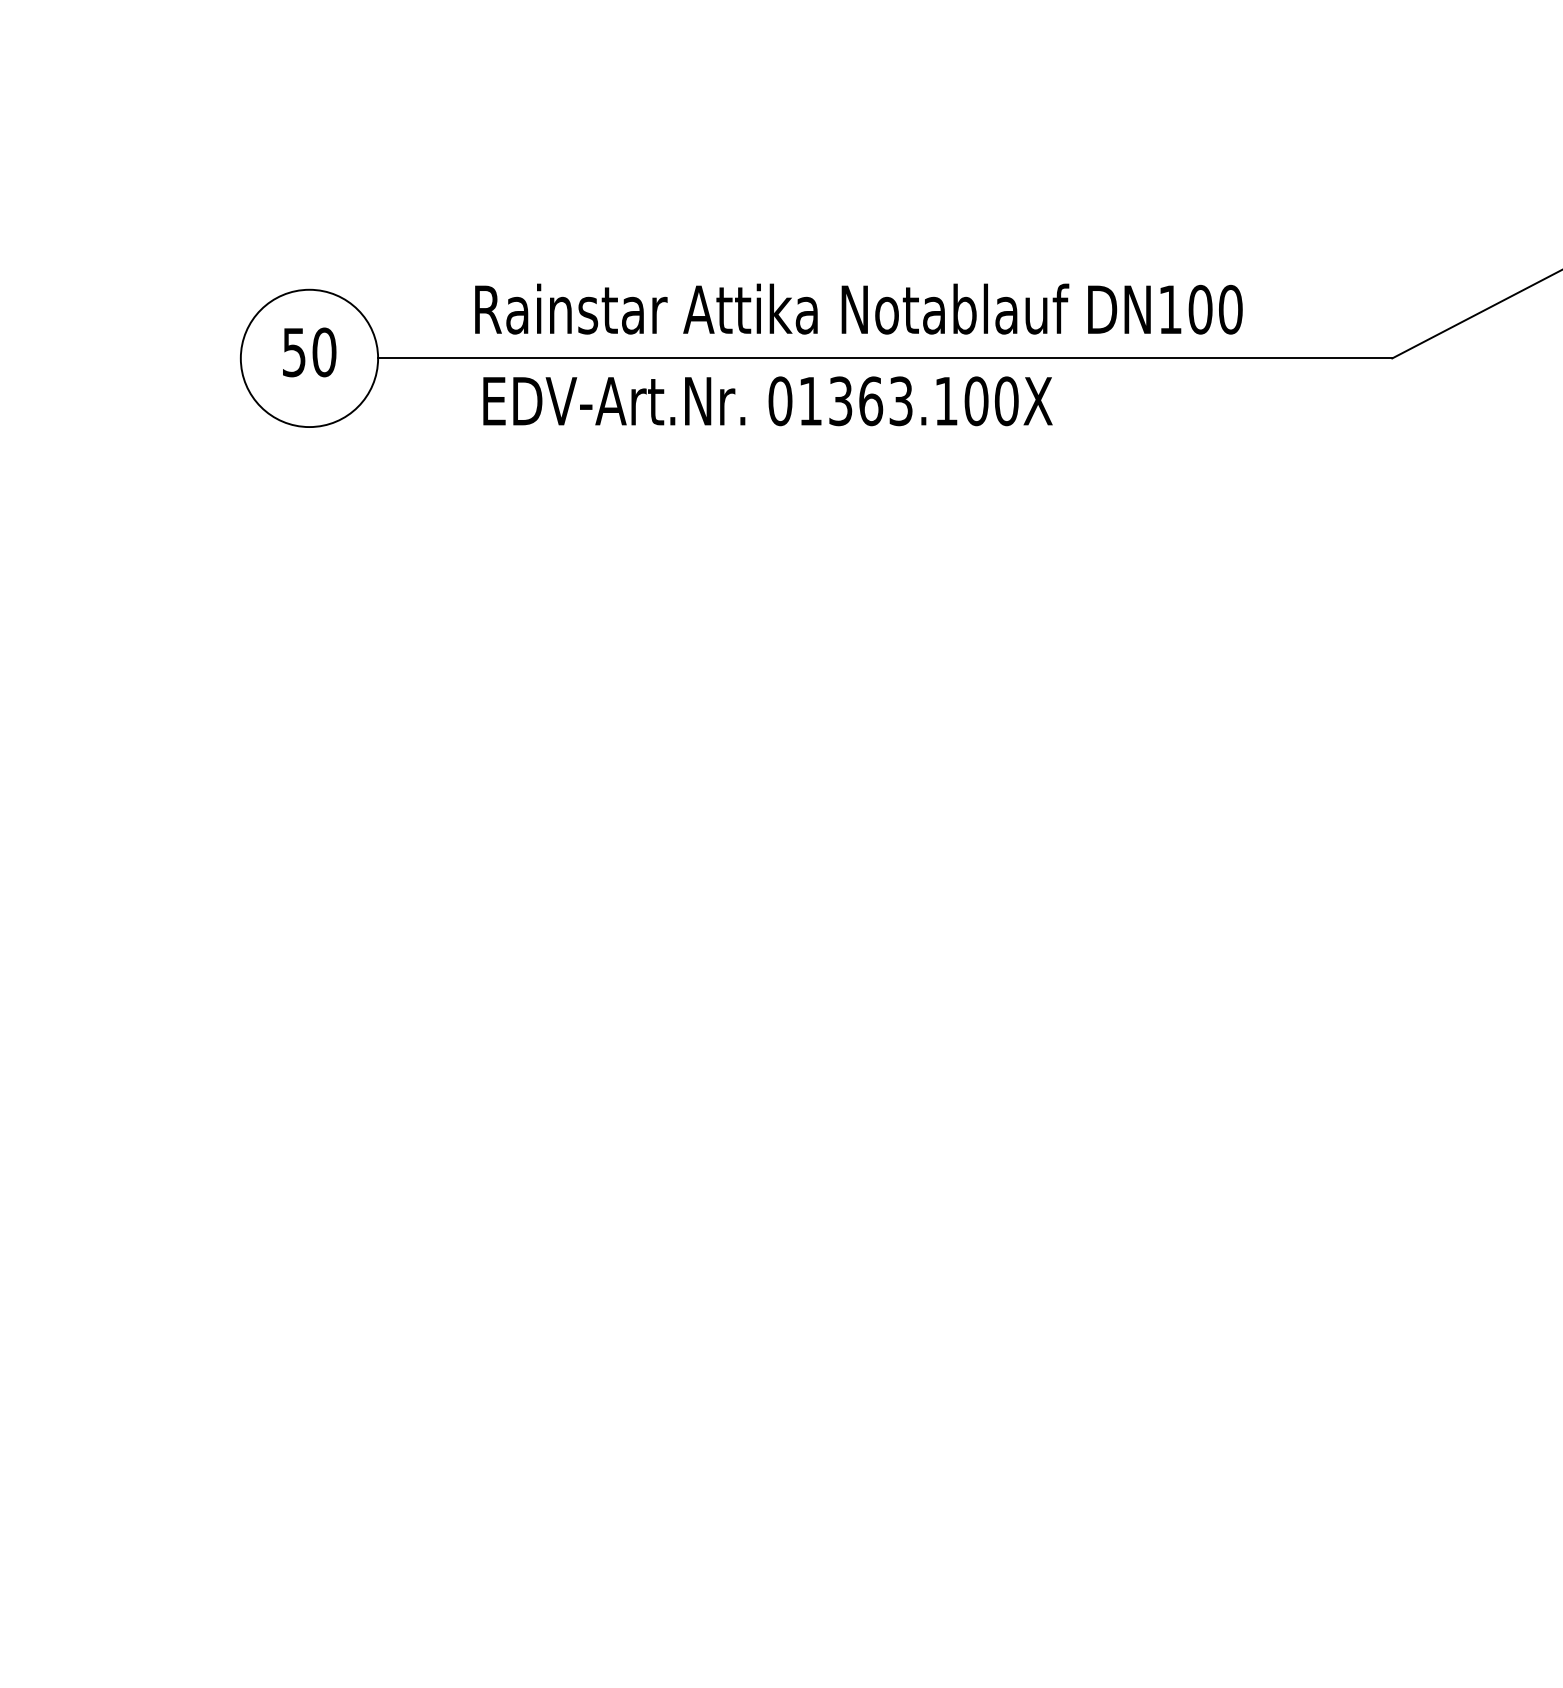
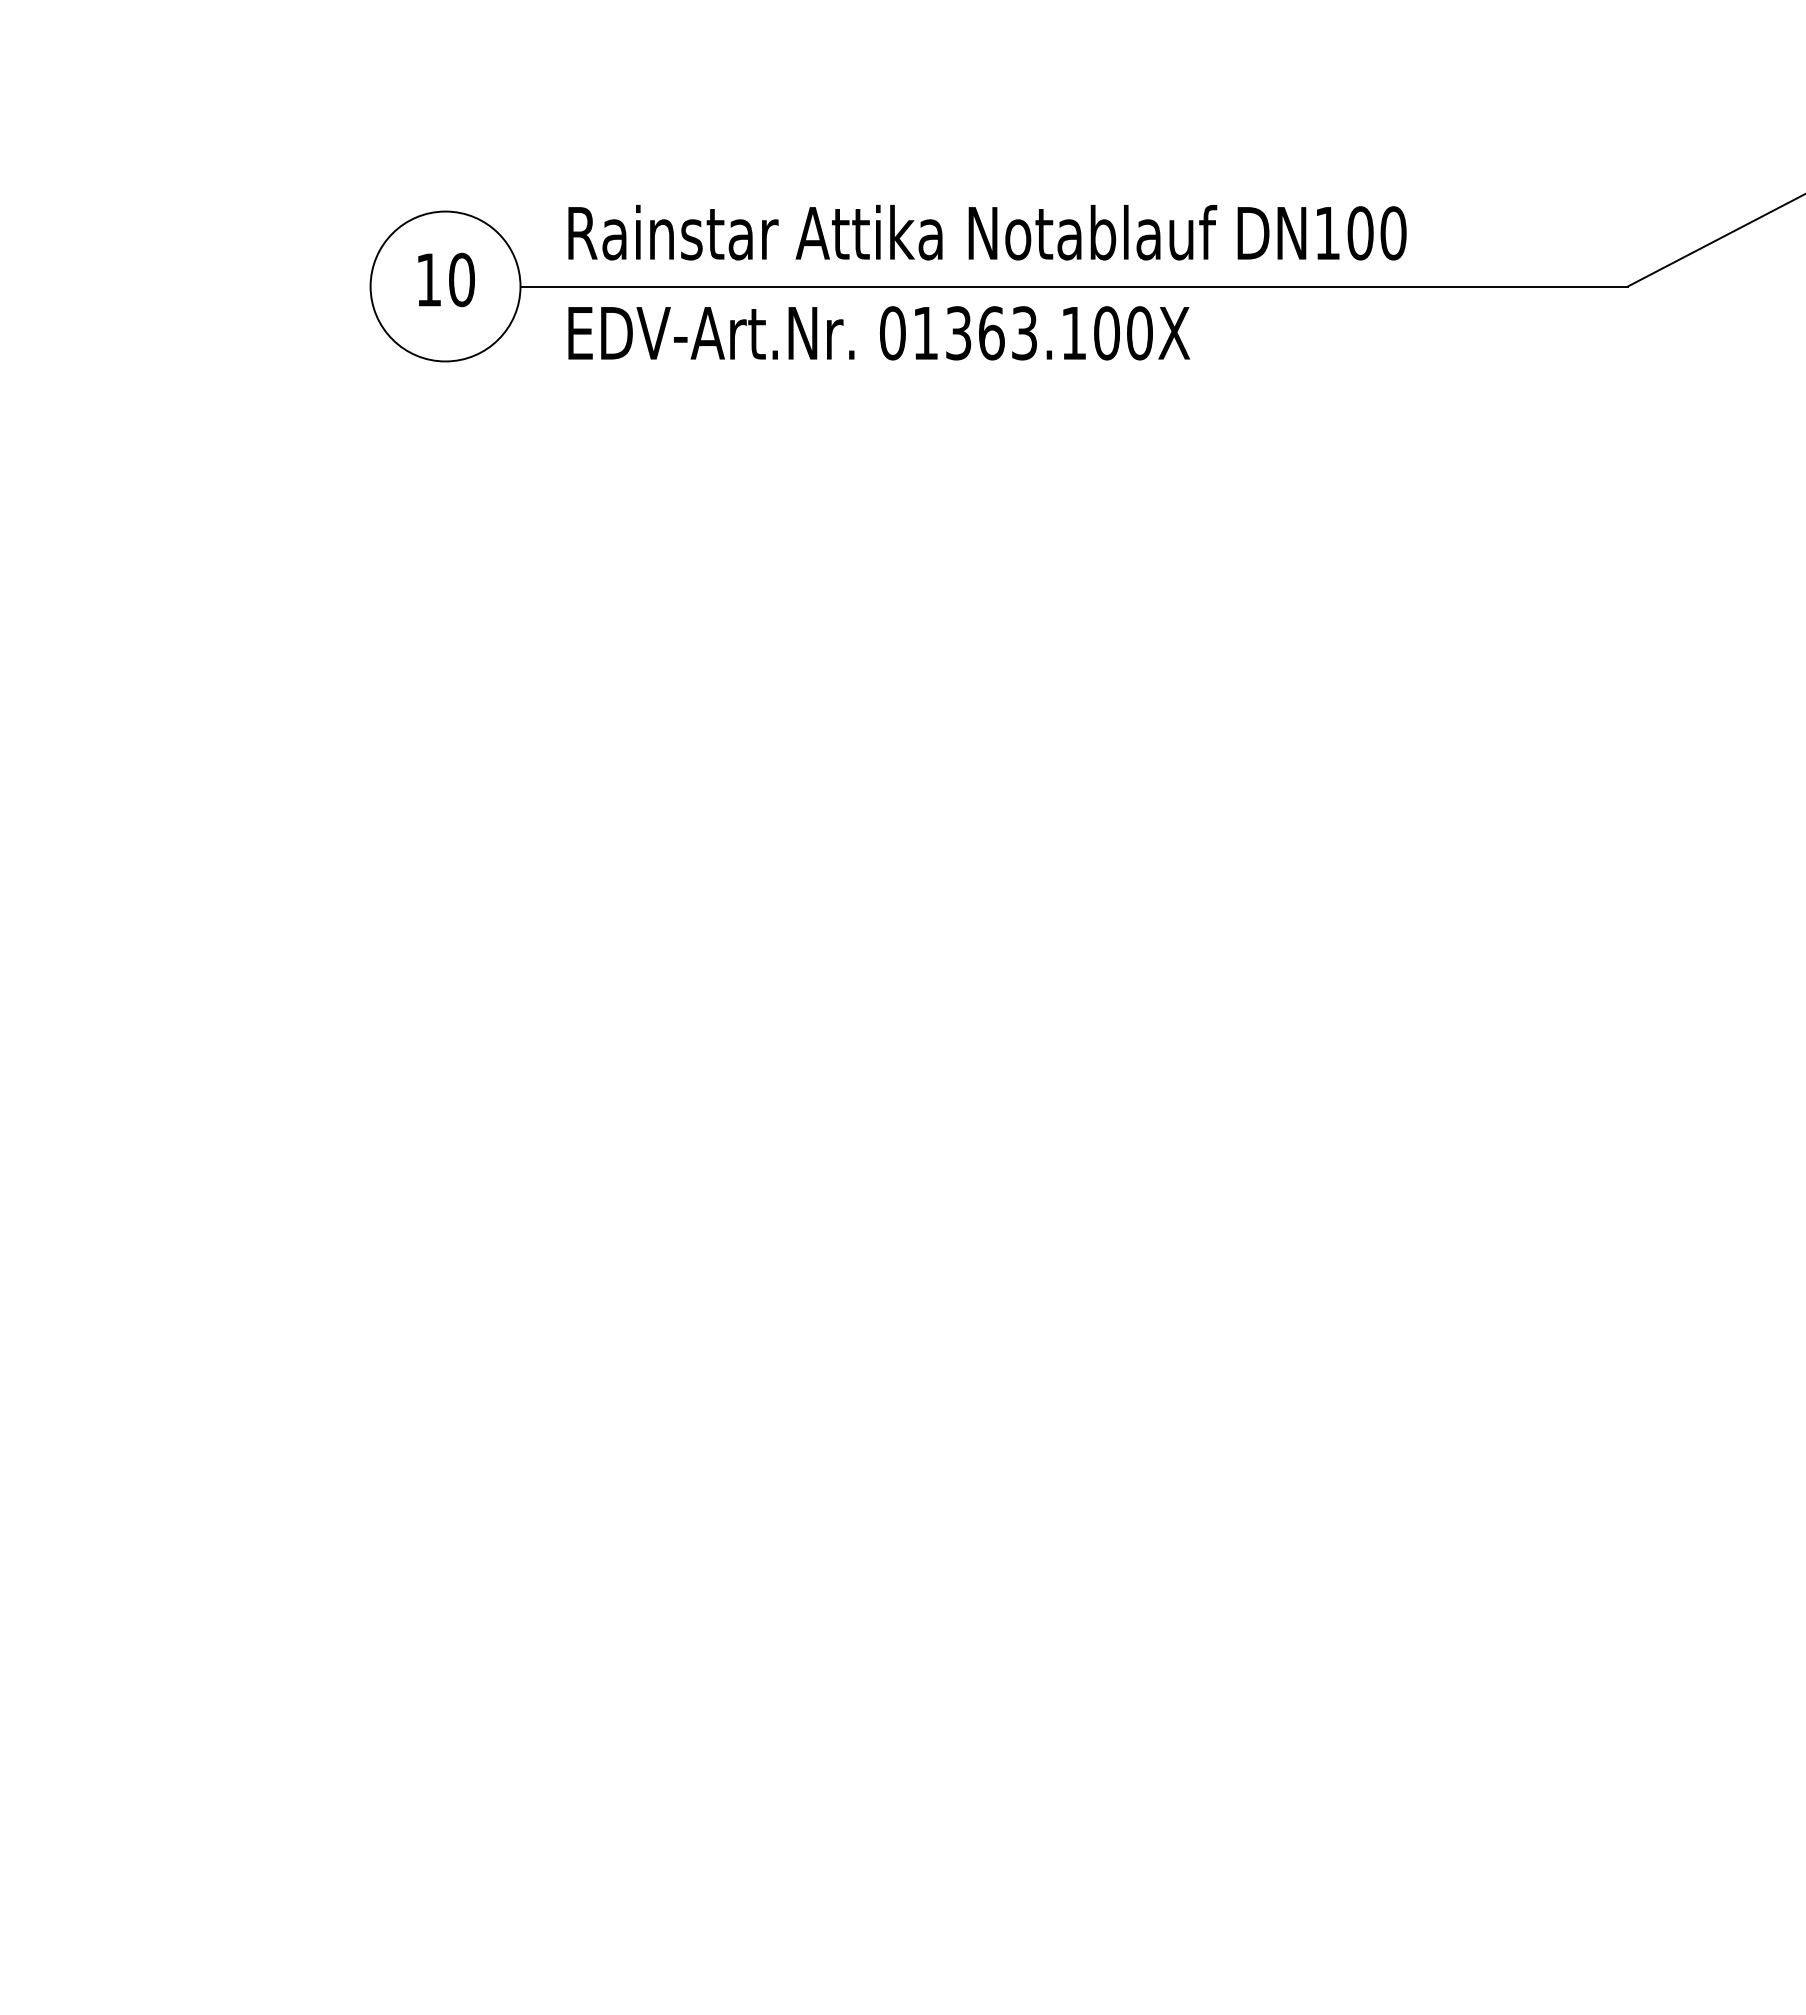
text: (858, 308) -> (987, 232), moved
text: (293, 352) -> (428, 280), 50 -> 10
text: (768, 401) -> (879, 333), moved

